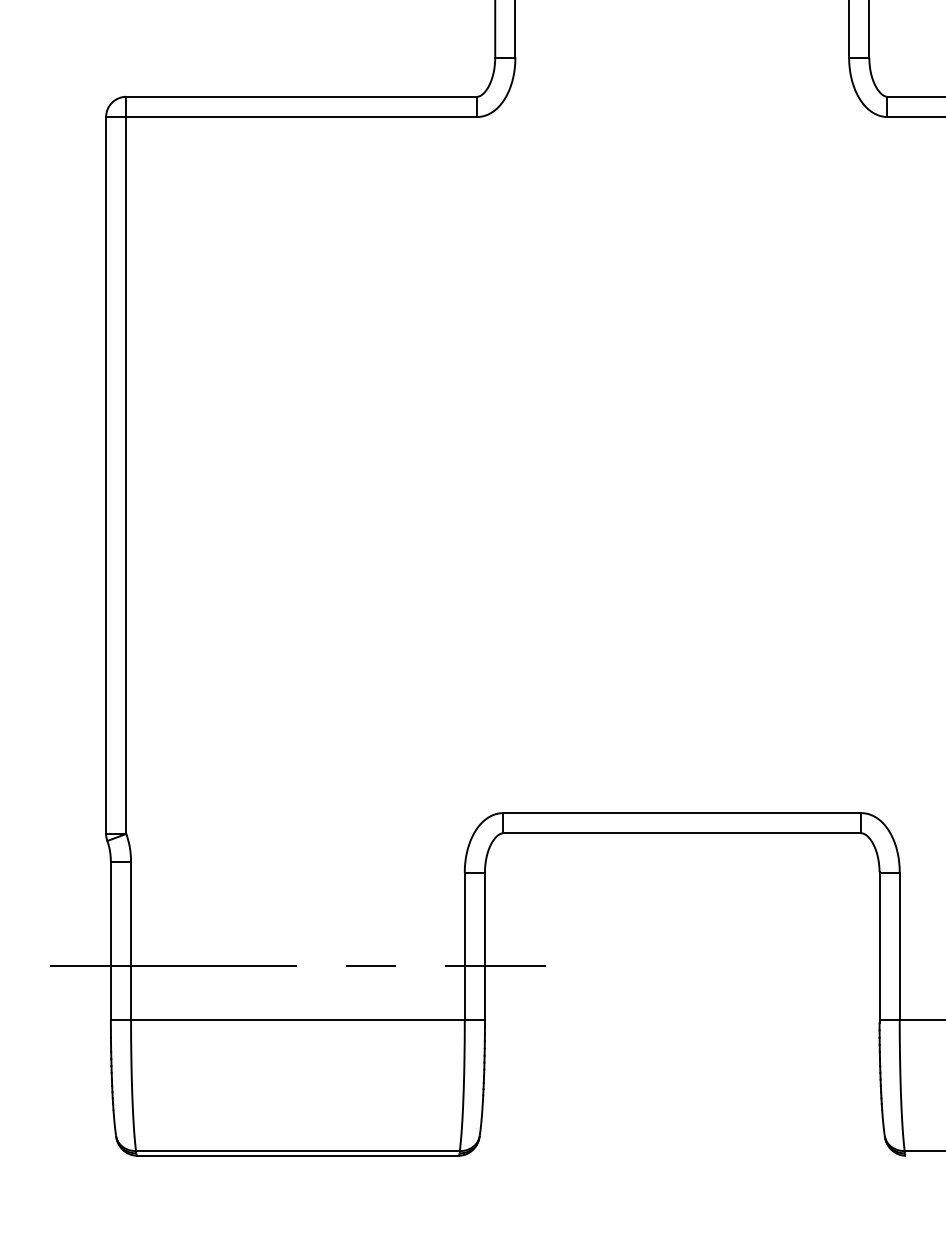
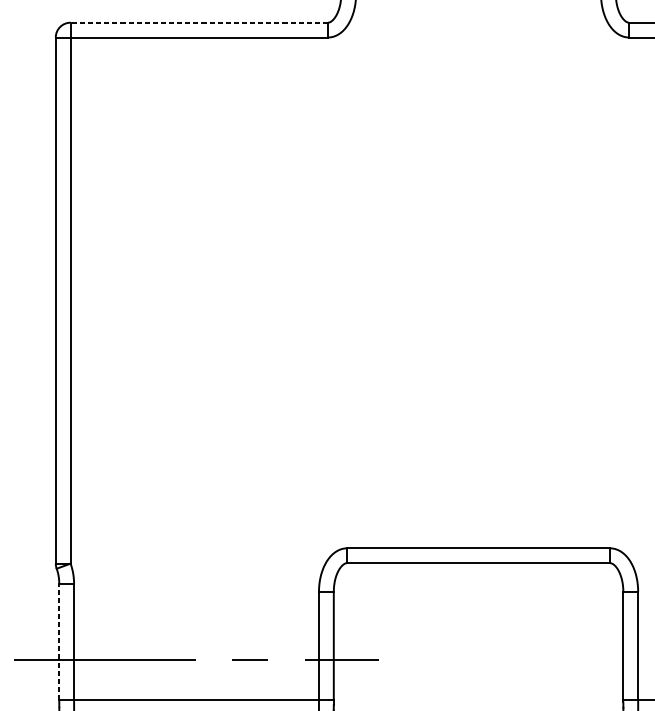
line: (301, 96) -> (199, 22), solid -> dashed
line: (110, 940) -> (59, 641), solid -> dashed

